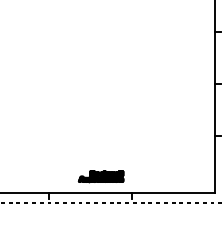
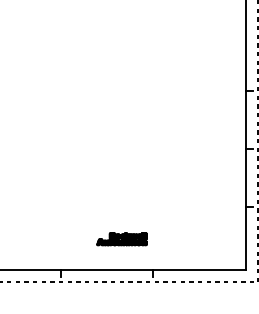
part: (100, 176) -> (121, 239), moved

